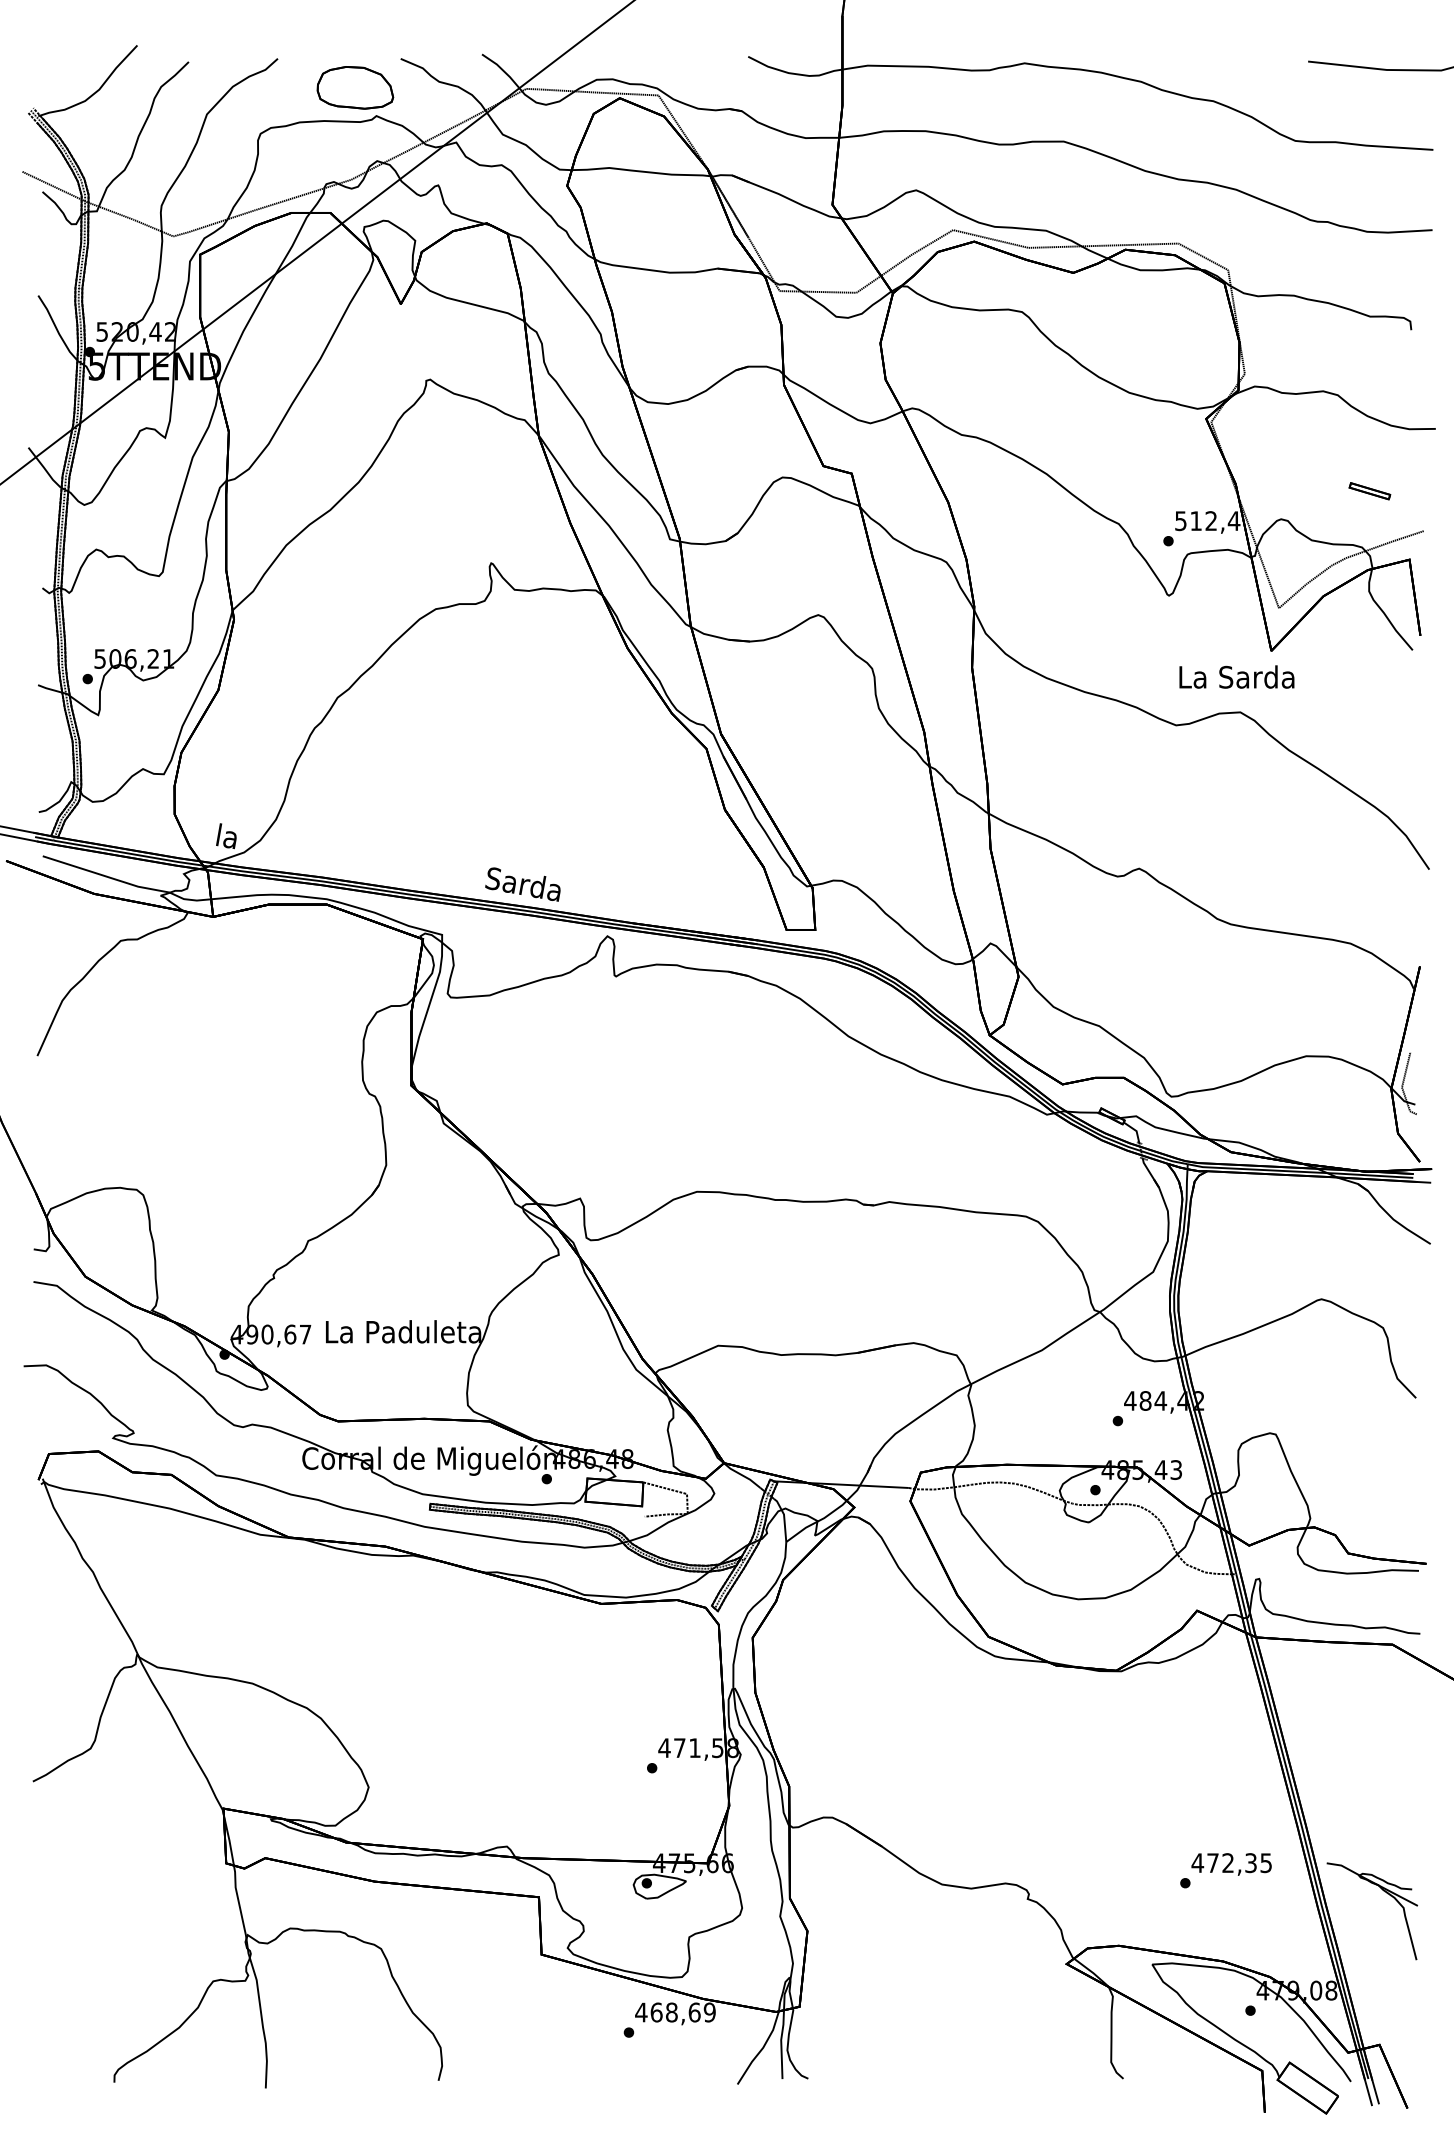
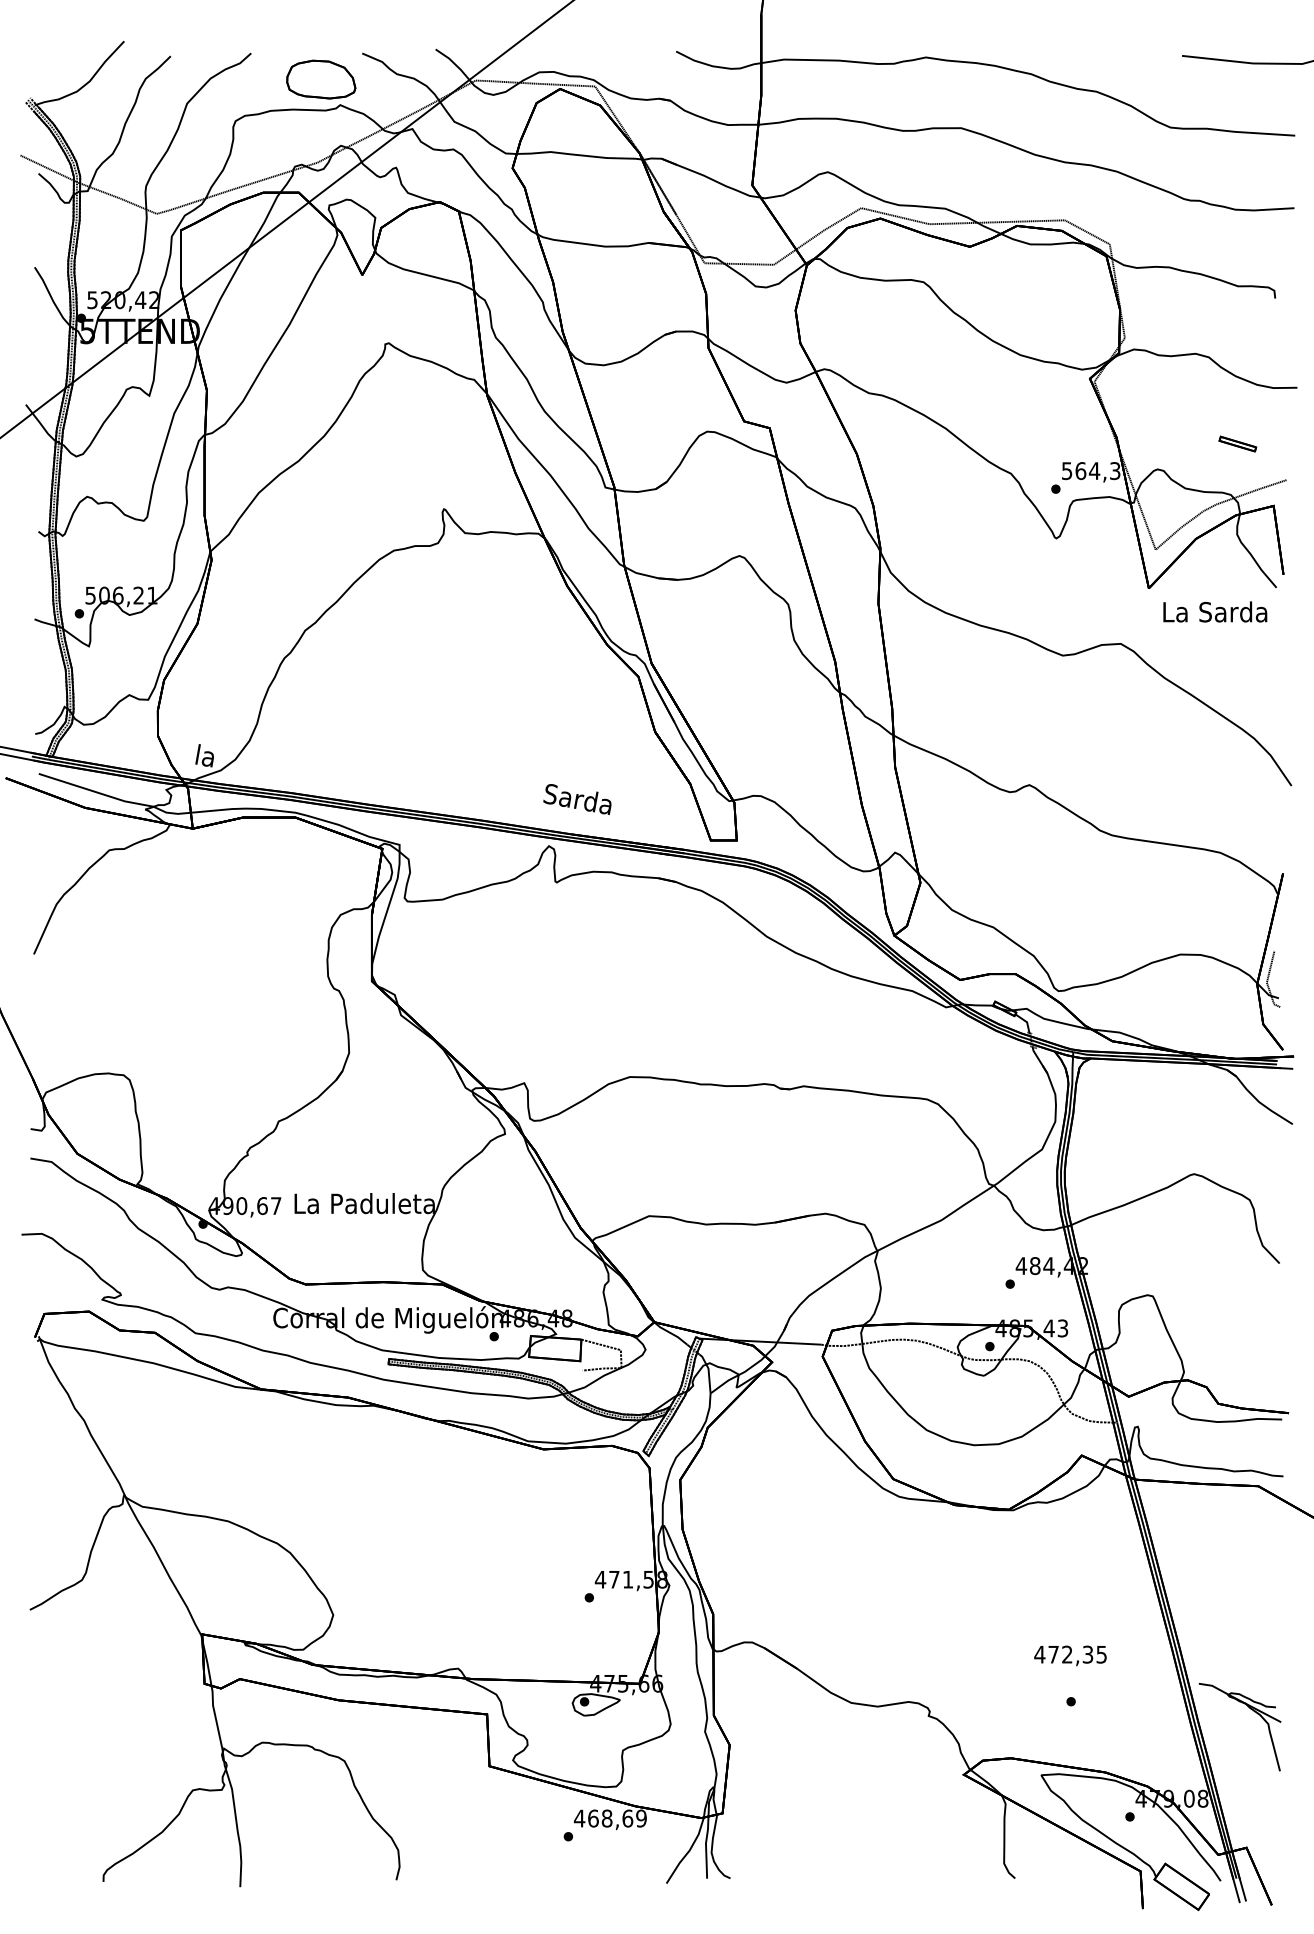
text: (1215, 521) -> (1098, 471), 512,4 -> 564,3
text: (1236, 676) -> (1214, 611), moved
text: (522, 884) -> (577, 799), moved
text: (1231, 1864) -> (1070, 1655), moved

